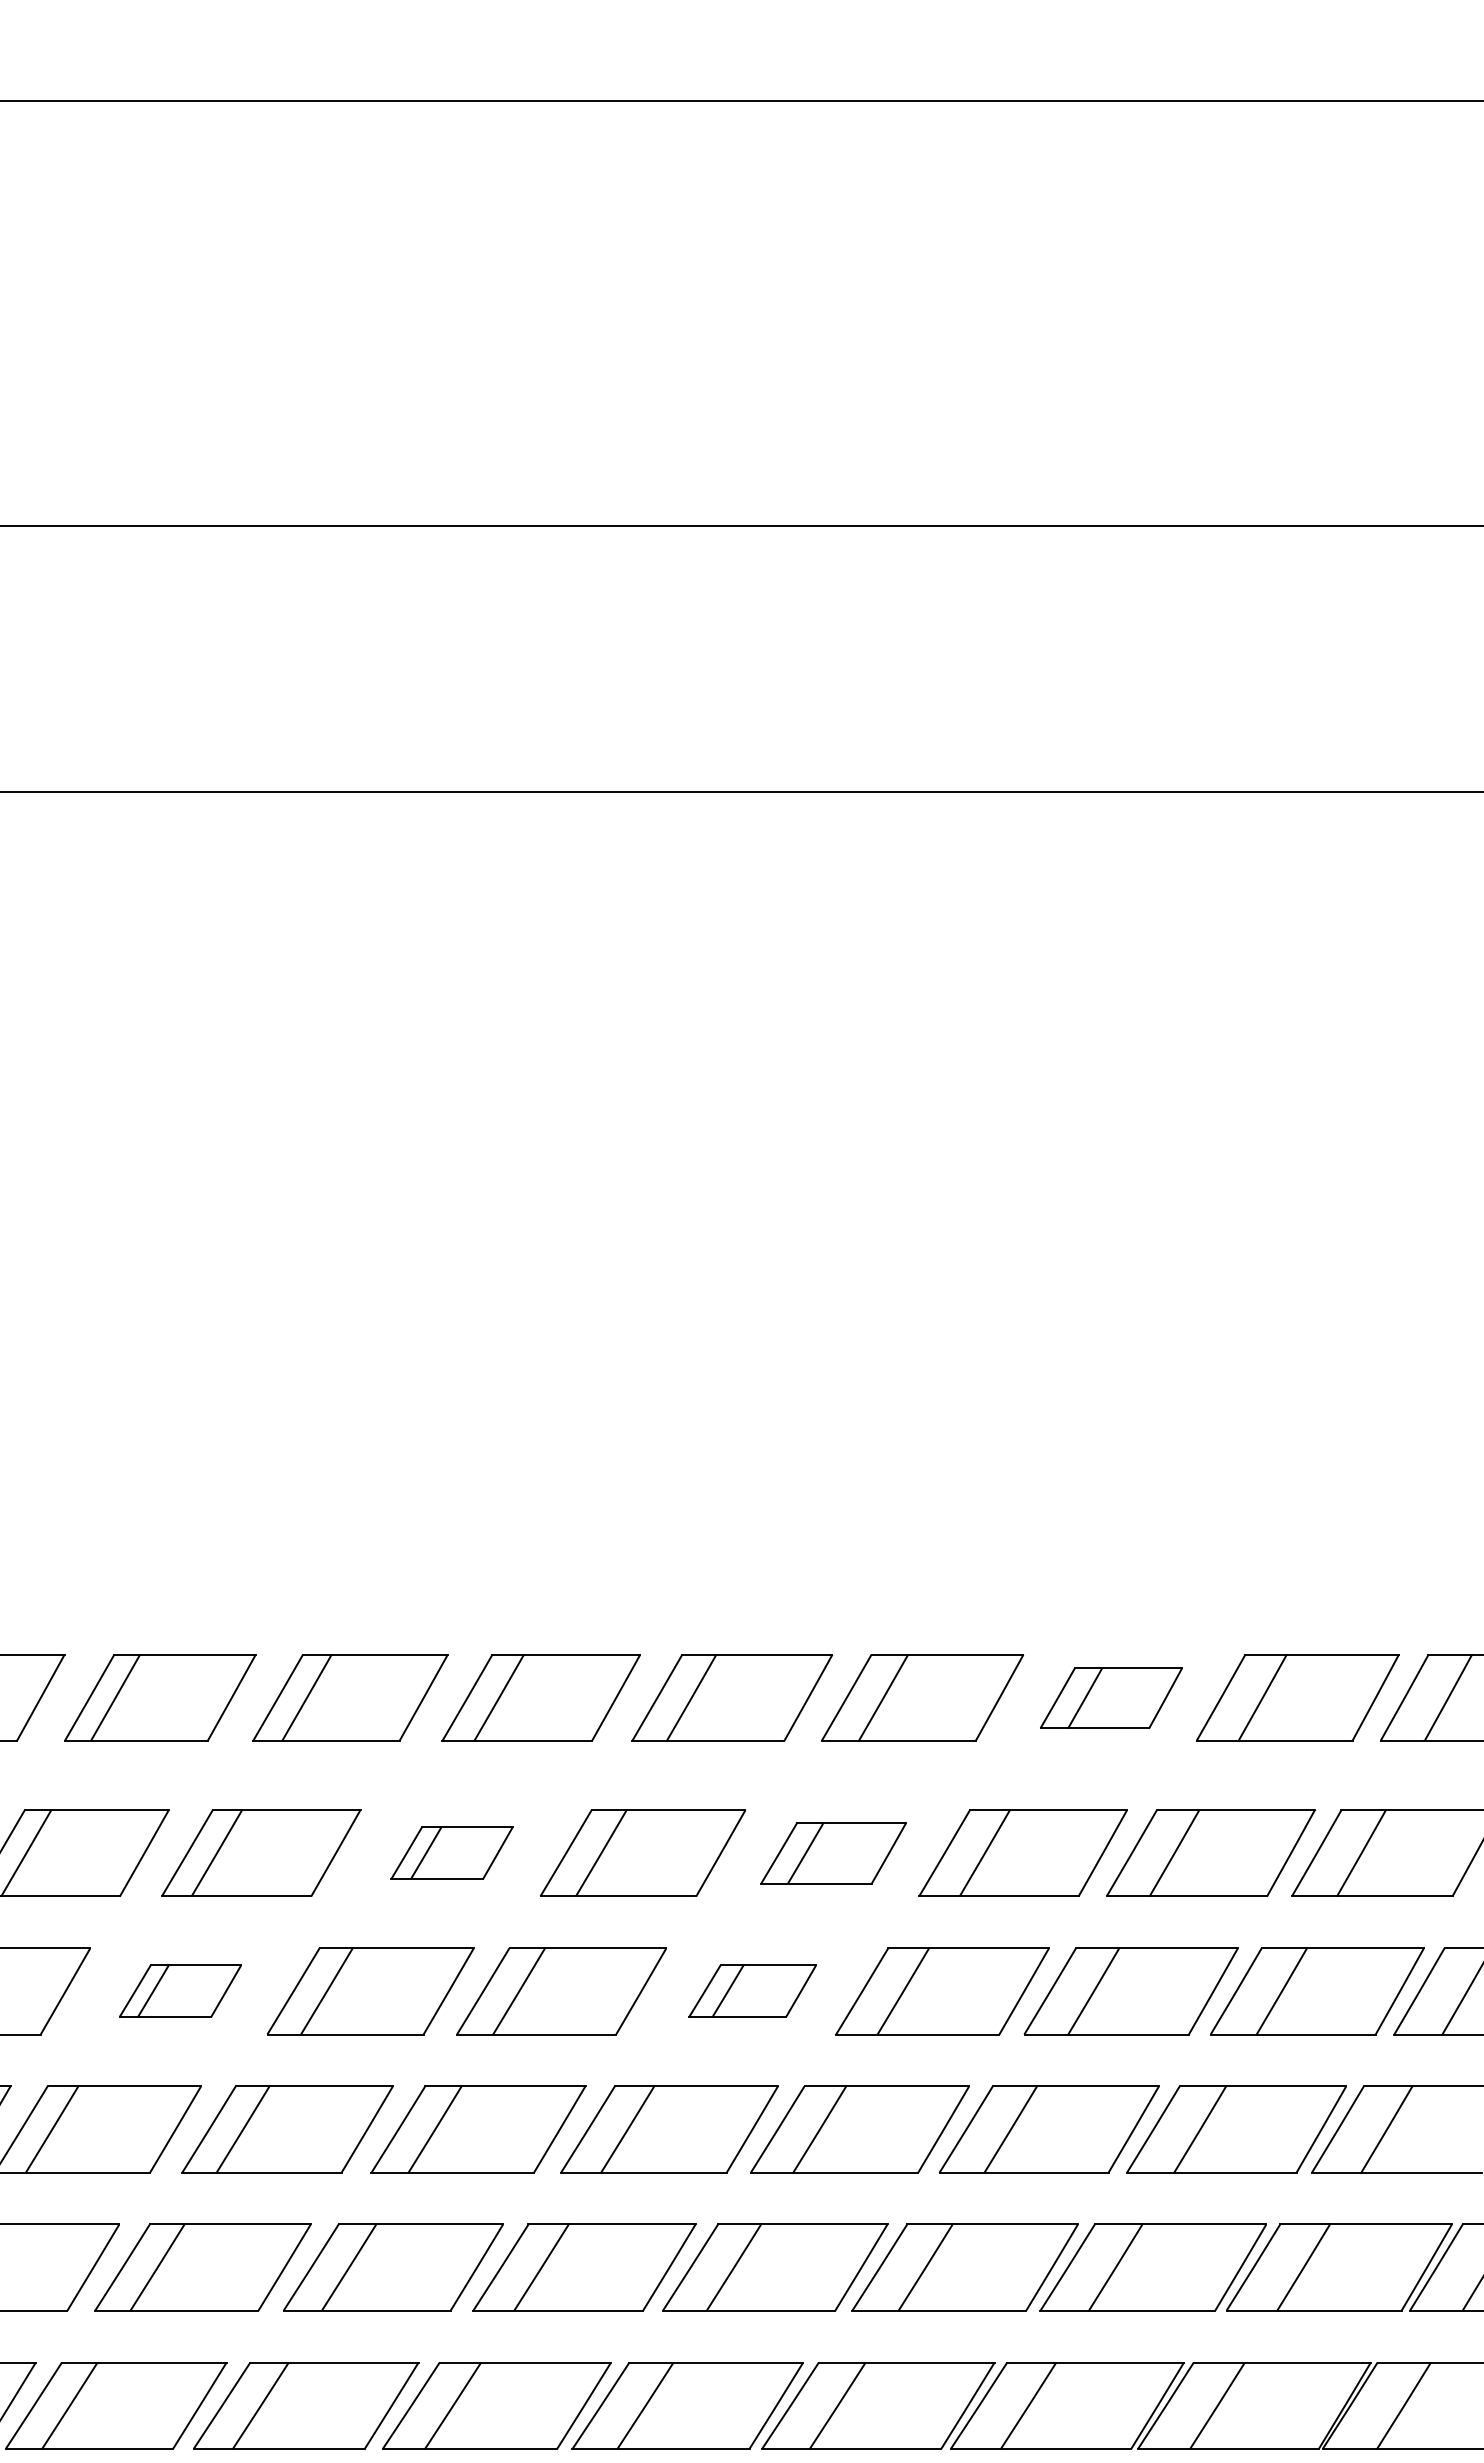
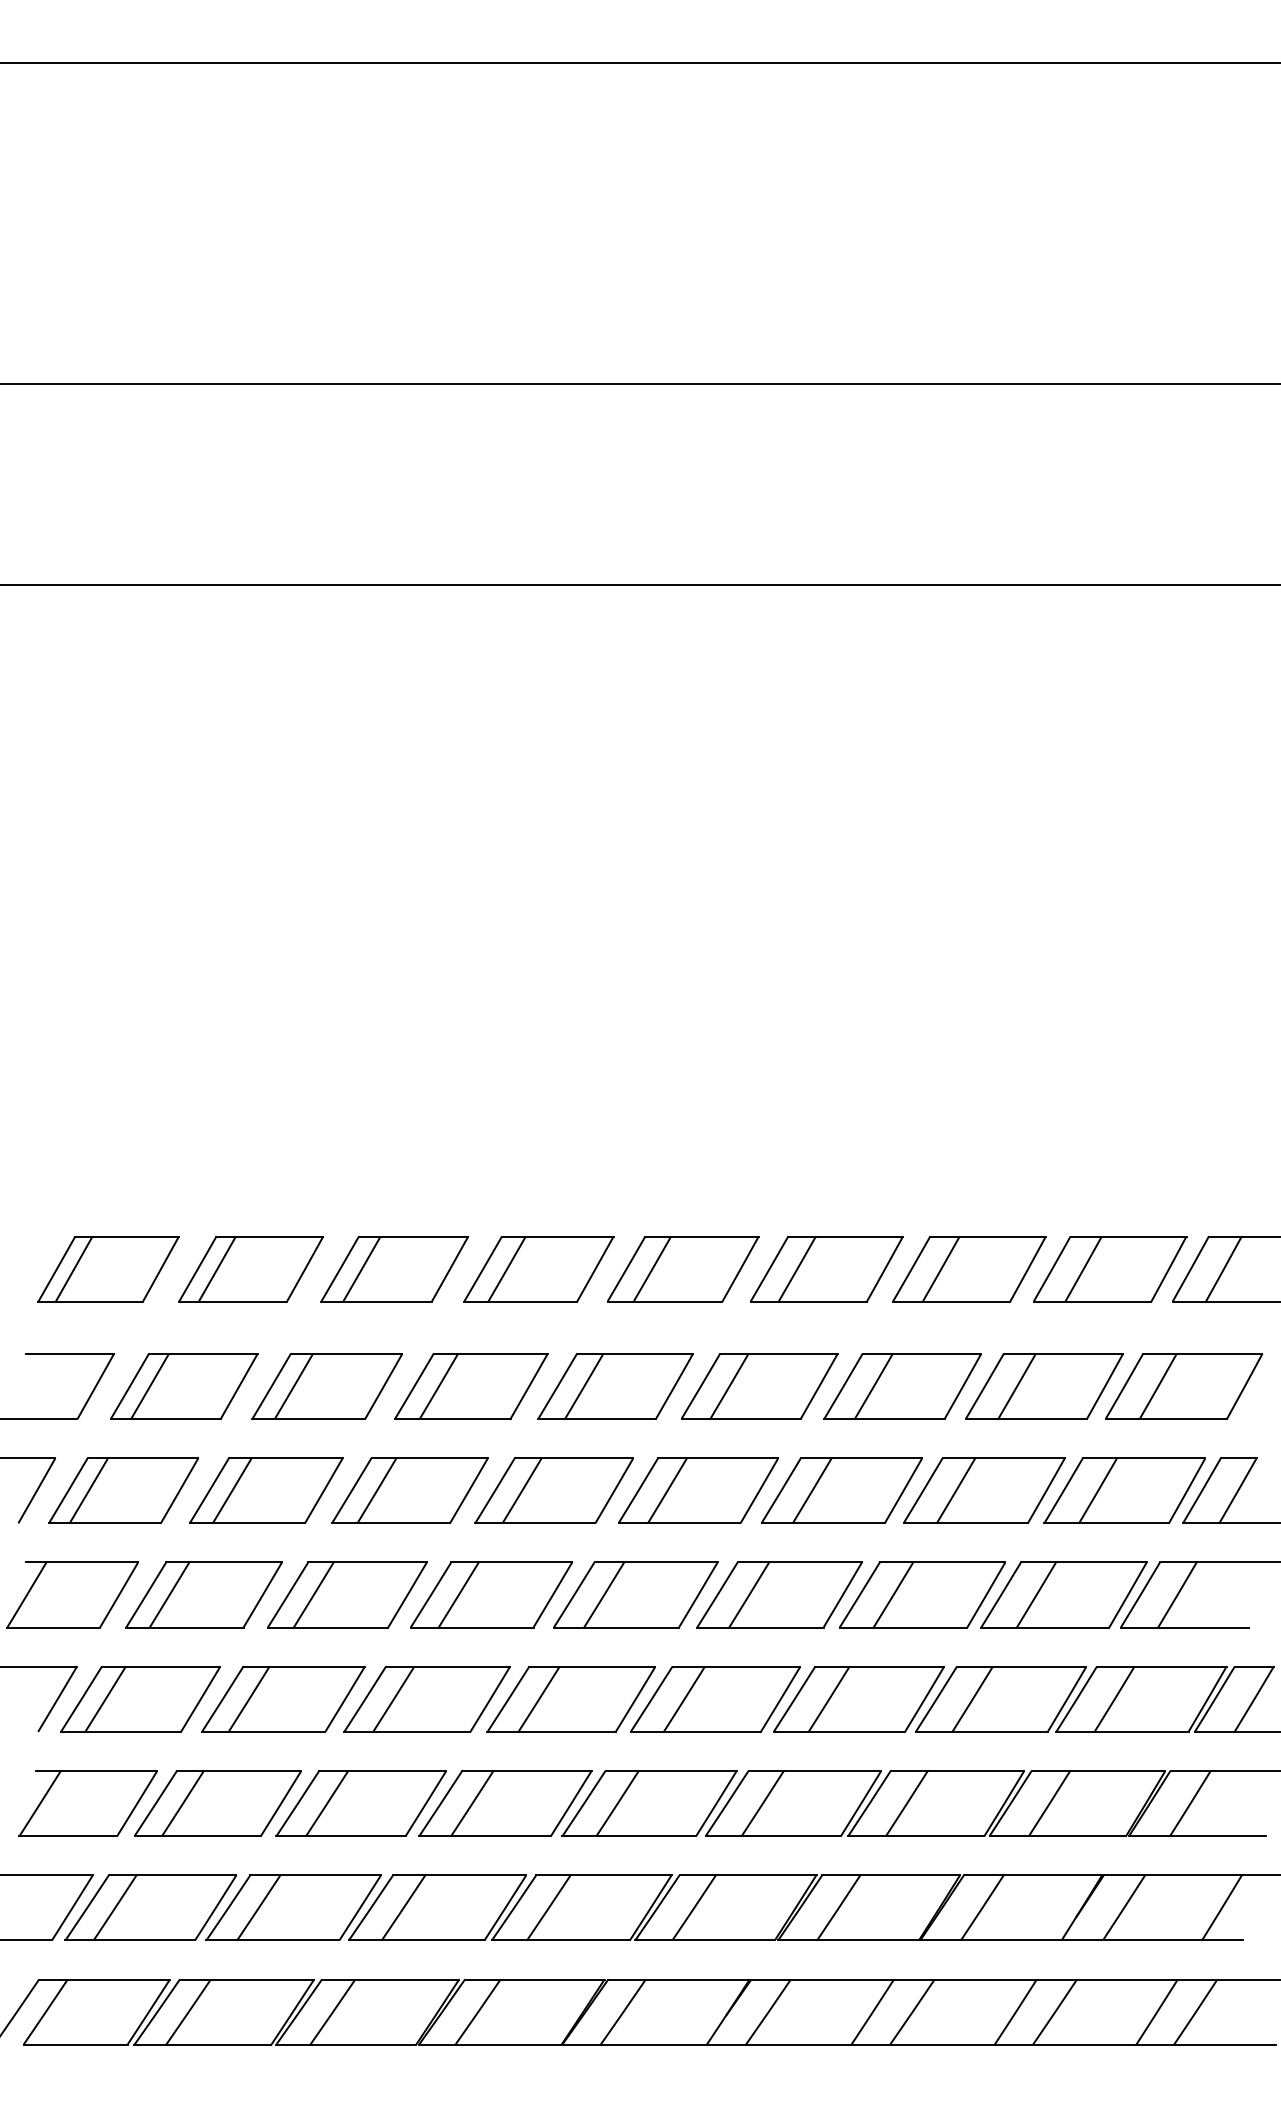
part: (1111, 1698) -> (969, 1269), size x1.43
part: (452, 1853) -> (471, 1386), size x1.67
part: (833, 1853) -> (759, 1386), size x1.43
part: (180, 1991) -> (266, 1490), size x1.67
part: (752, 1991) -> (698, 1490), size x1.67

